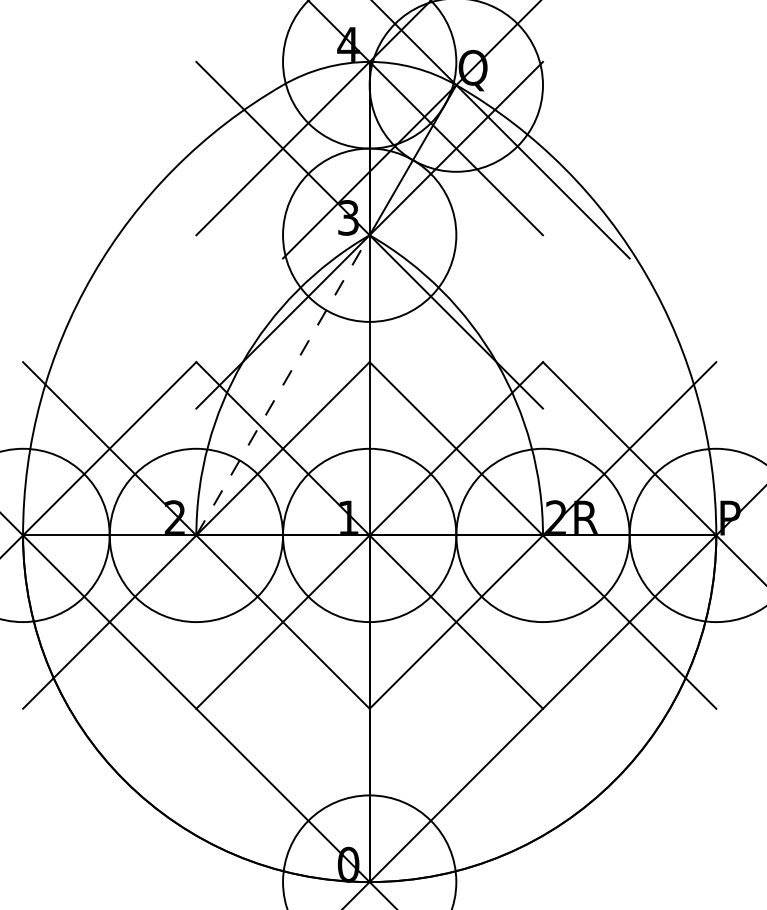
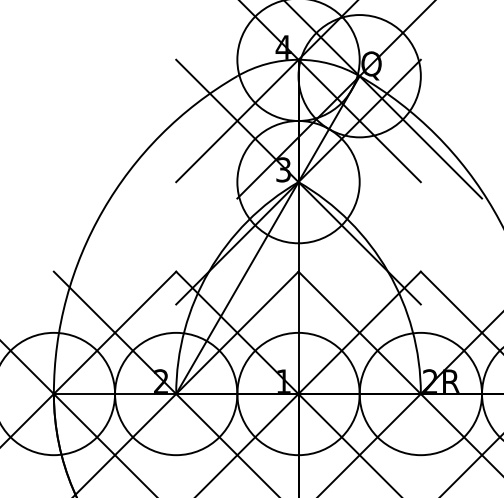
line: (283, 384) -> (237, 287), dashed -> solid

